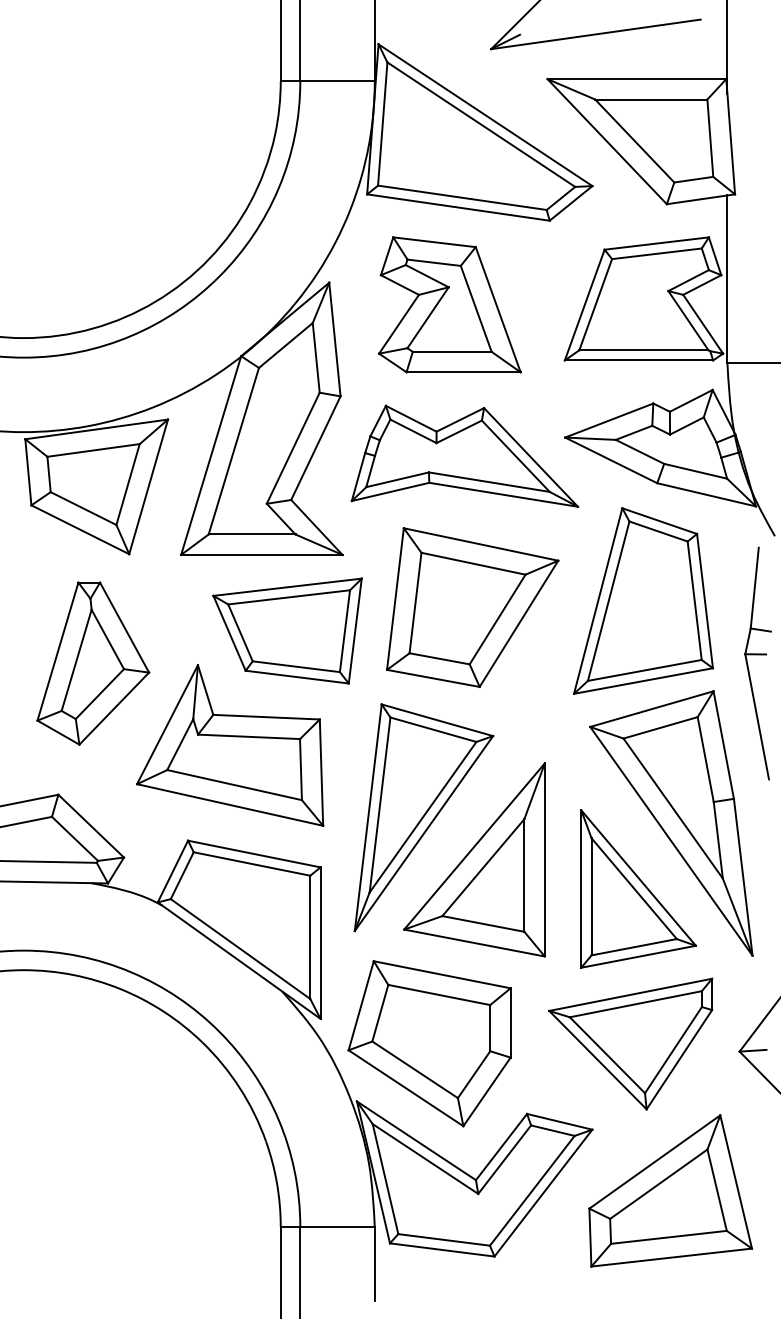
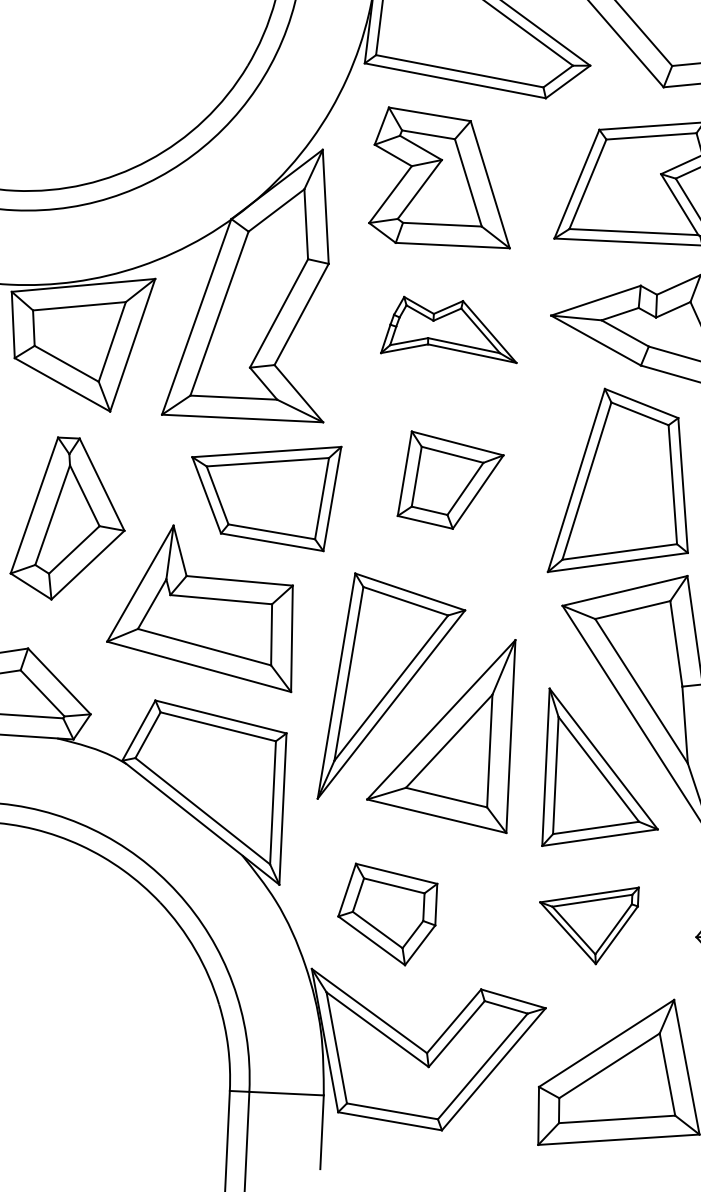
part: (464, 455) -> (449, 328), size x0.6
part: (472, 607) -> (450, 480), size x0.6
part: (429, 1043) -> (387, 914), size x0.6
part: (630, 1043) -> (587, 923), size x0.6

